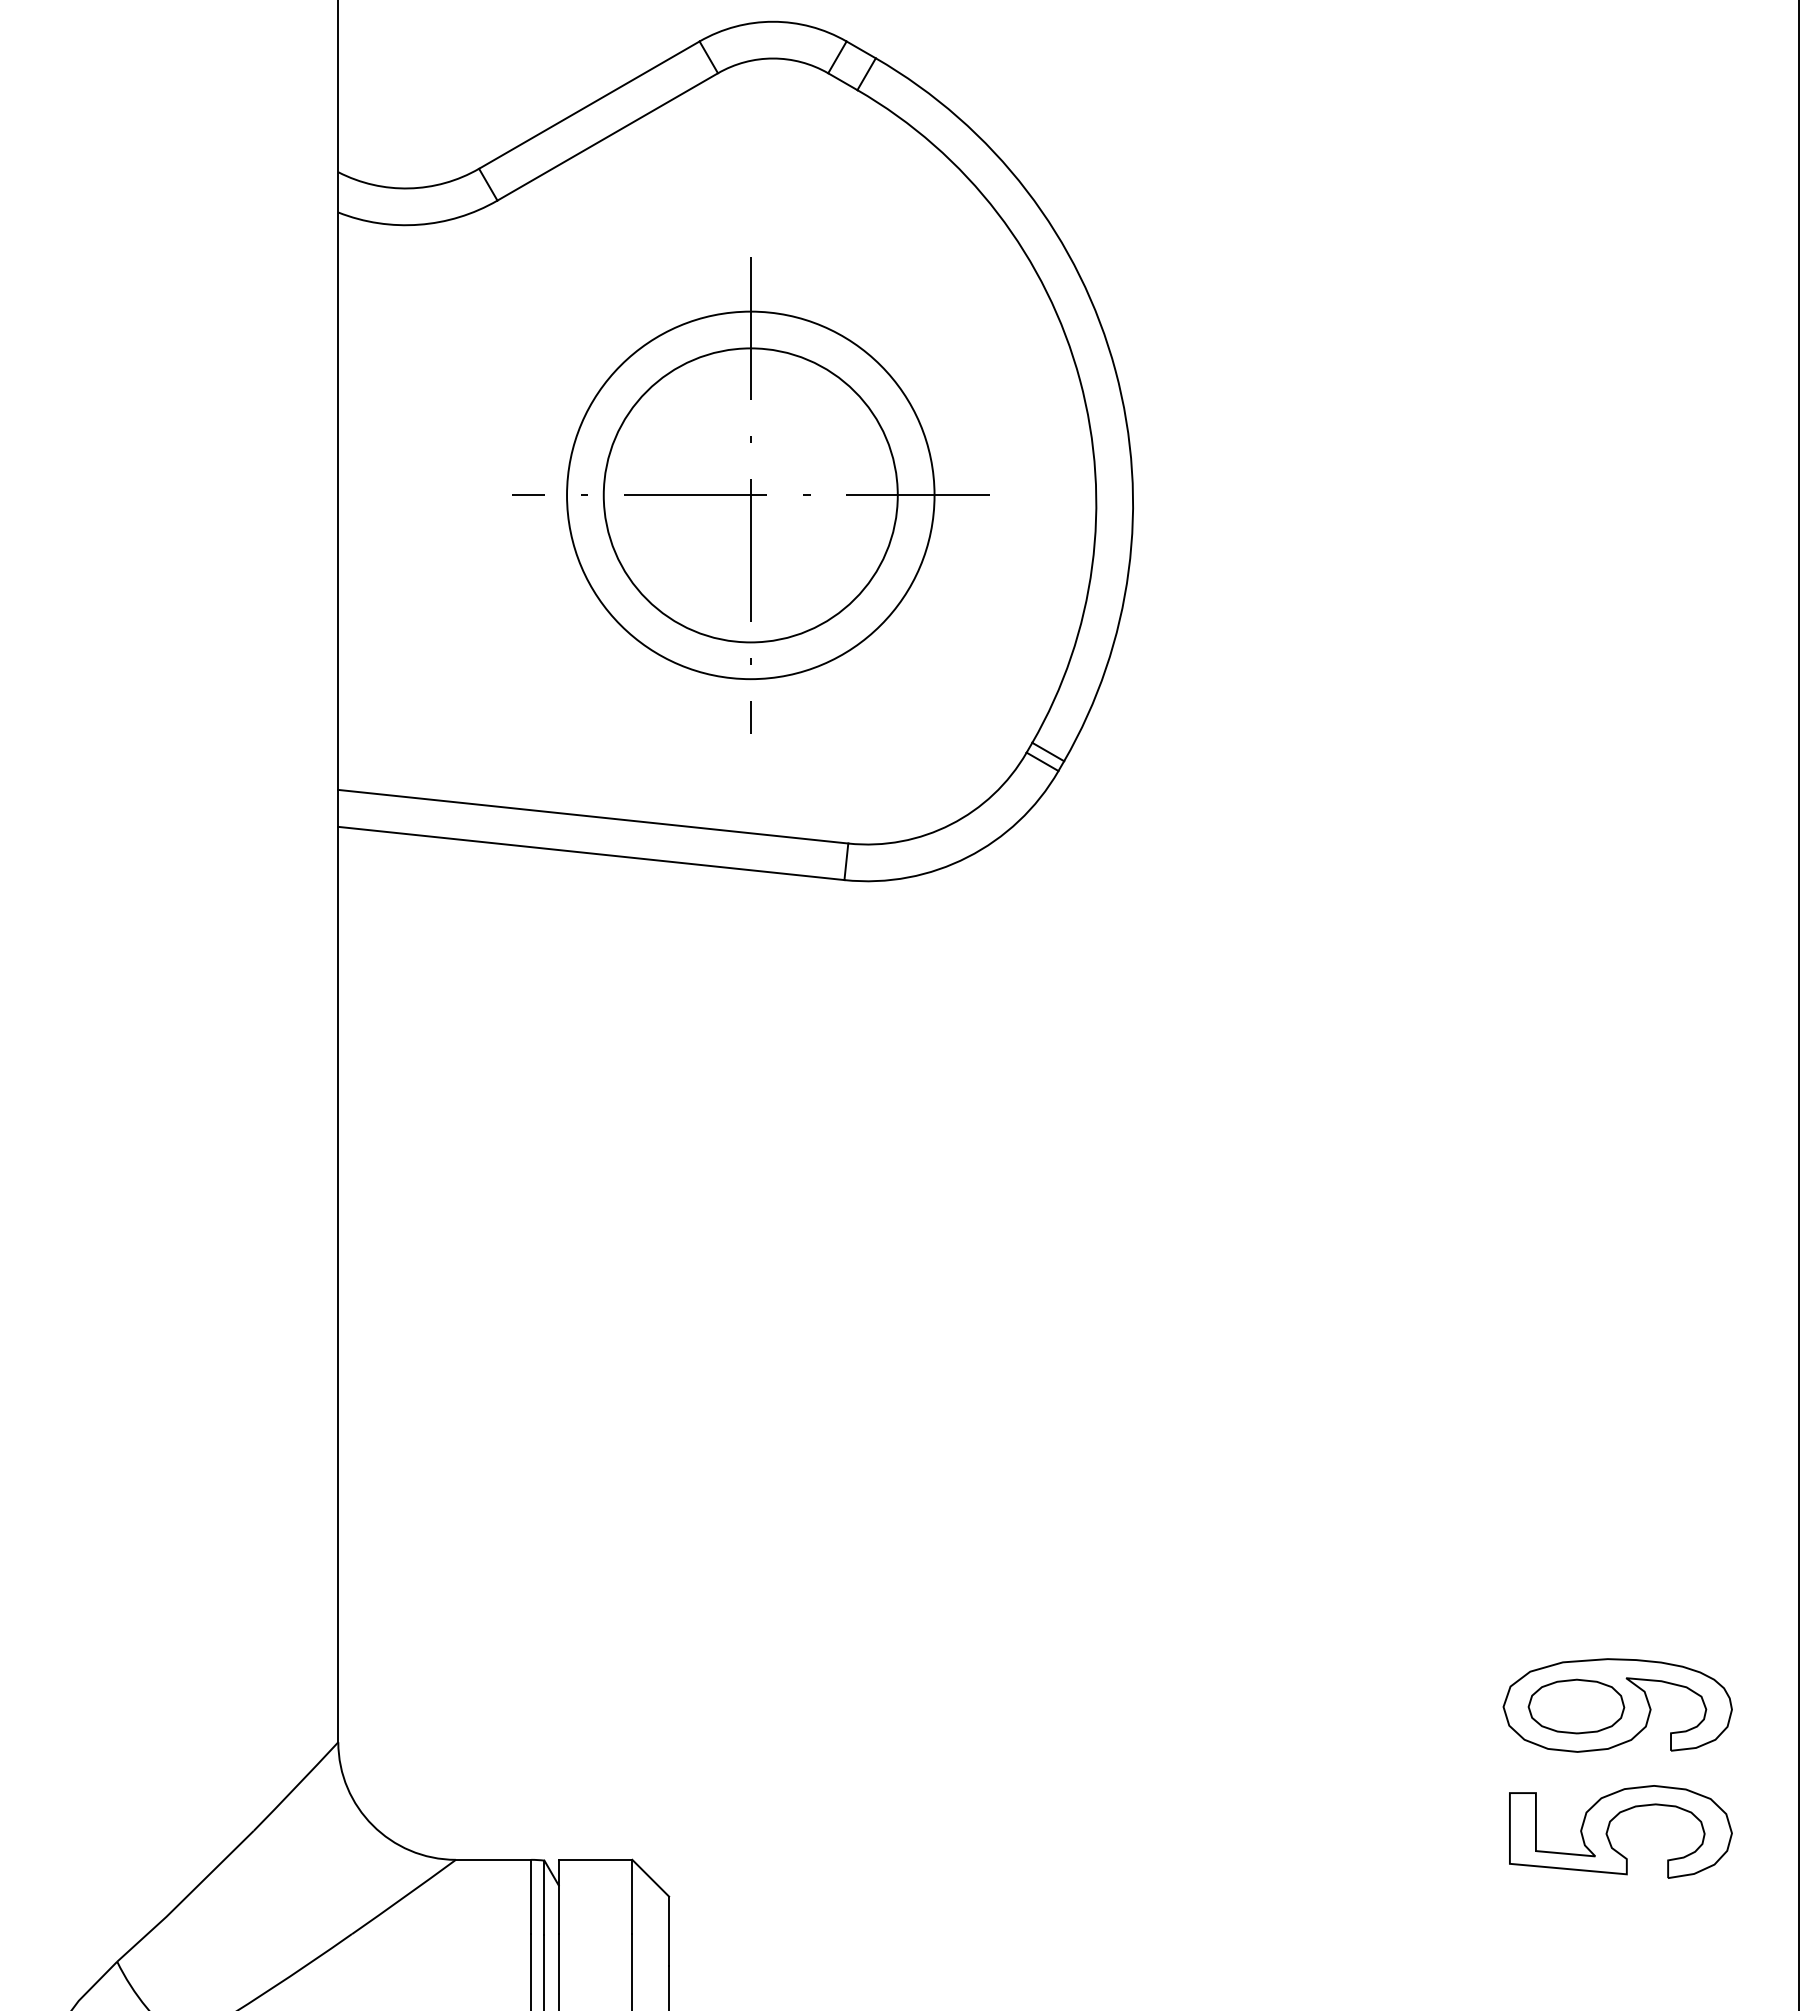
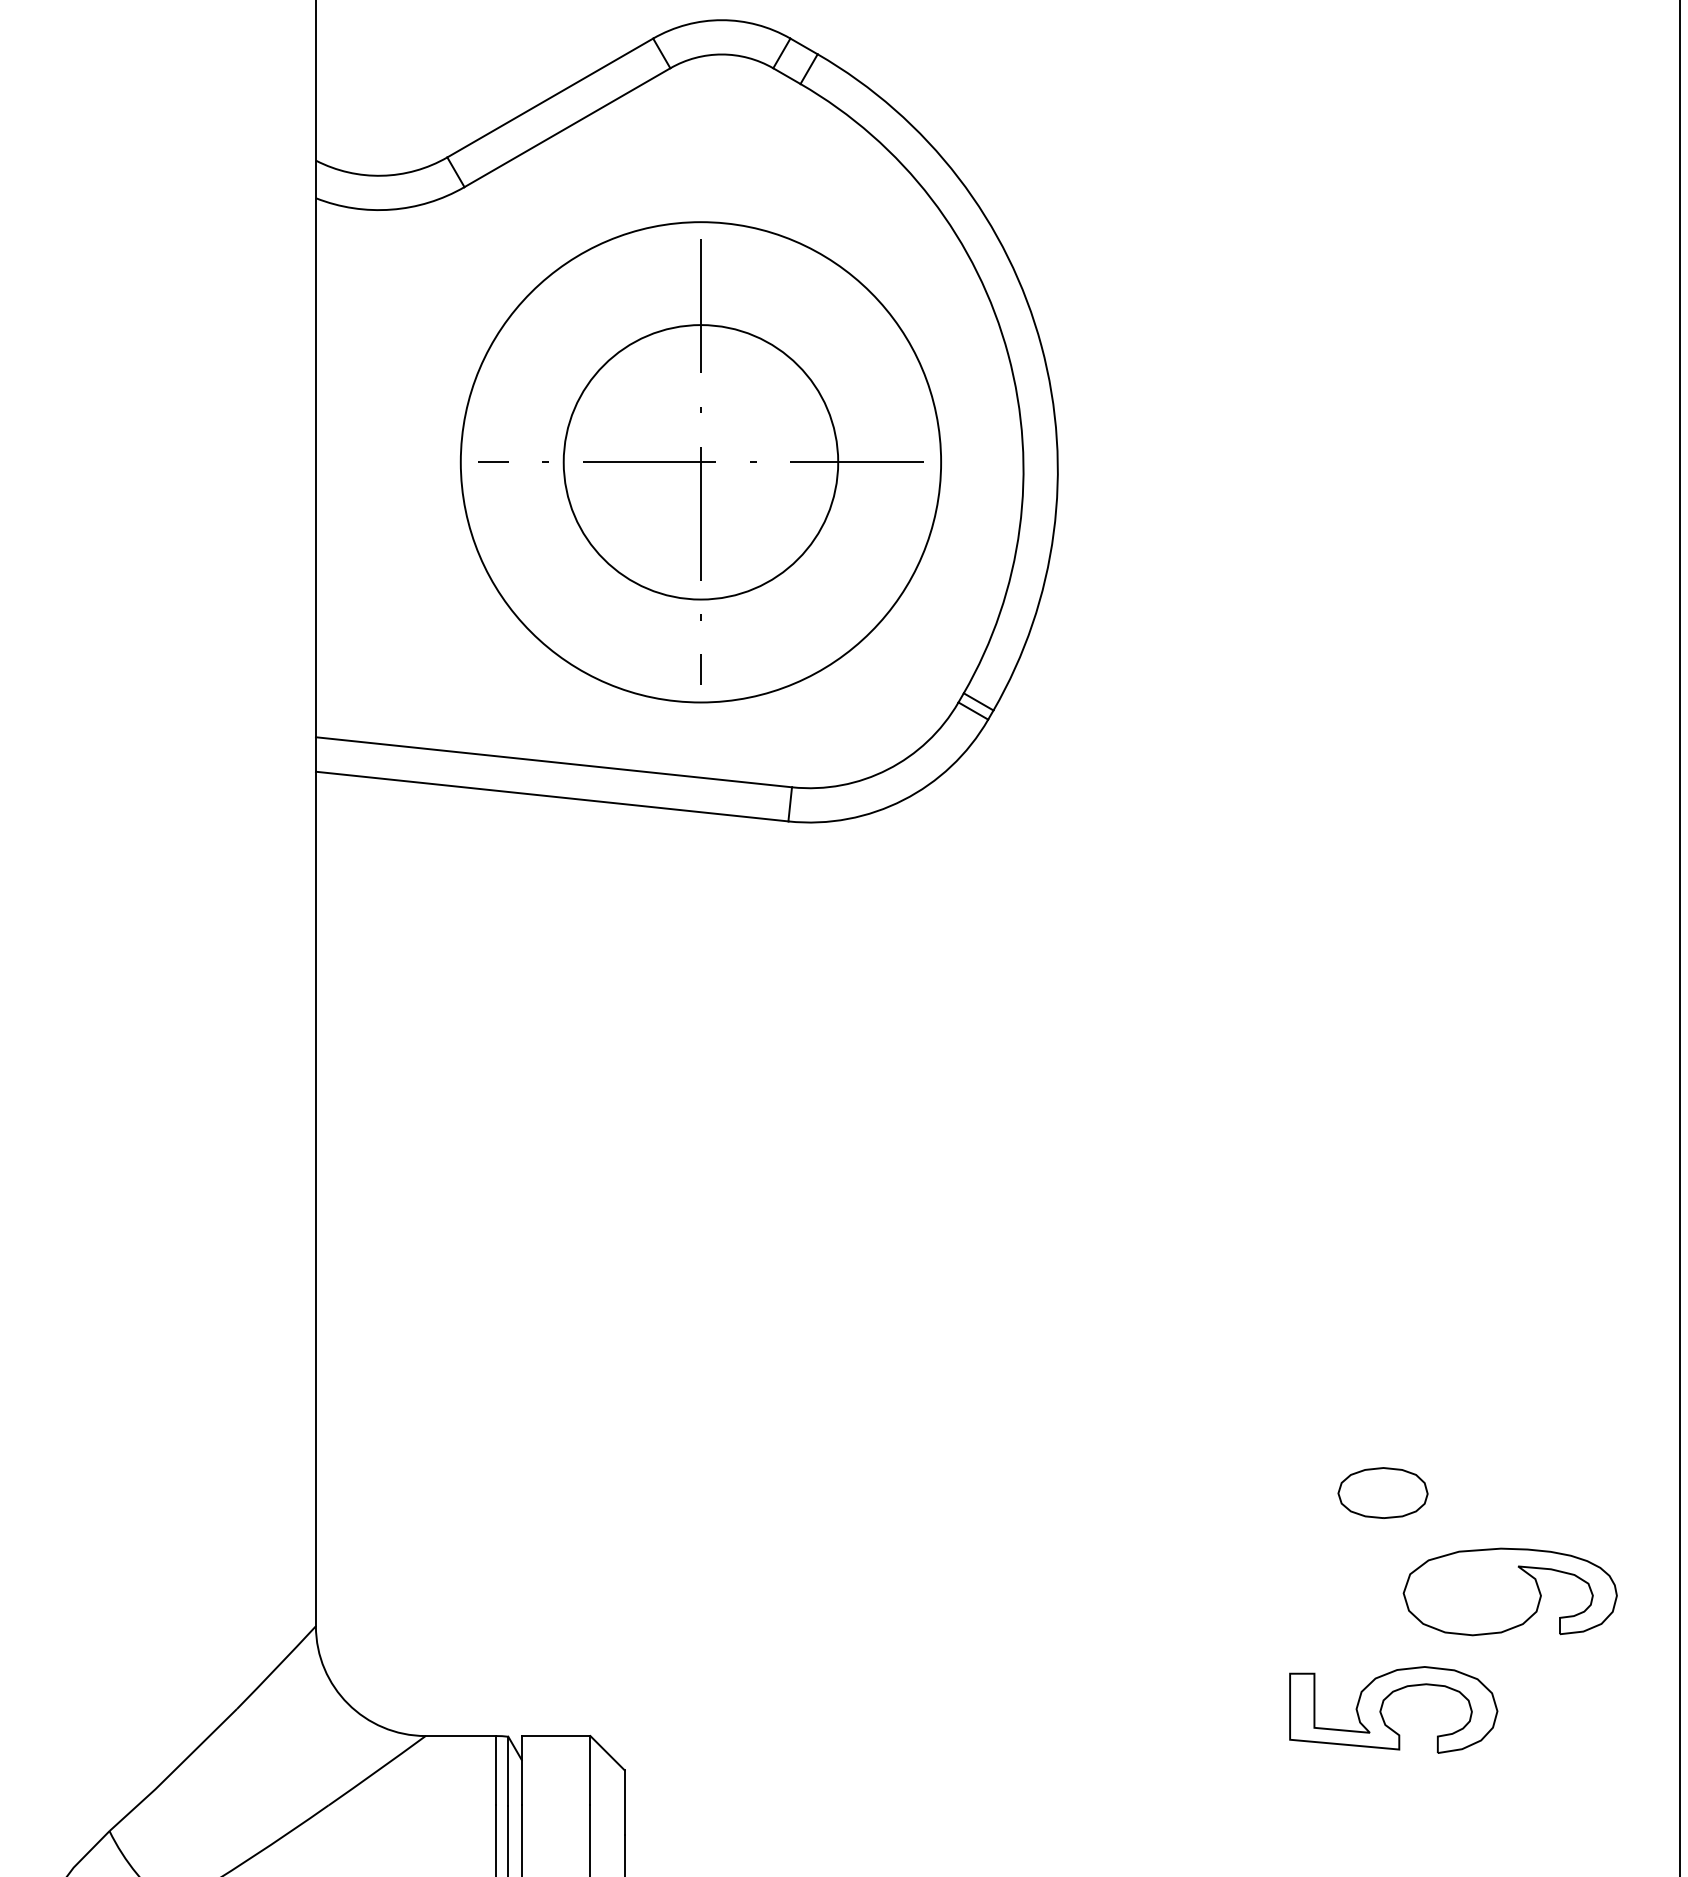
circle: (750, 495) -> (700, 462), size x1.4
part: (1576, 1706) -> (1383, 1492), moved
part: (1609, 1827) -> (1383, 1705), moved

